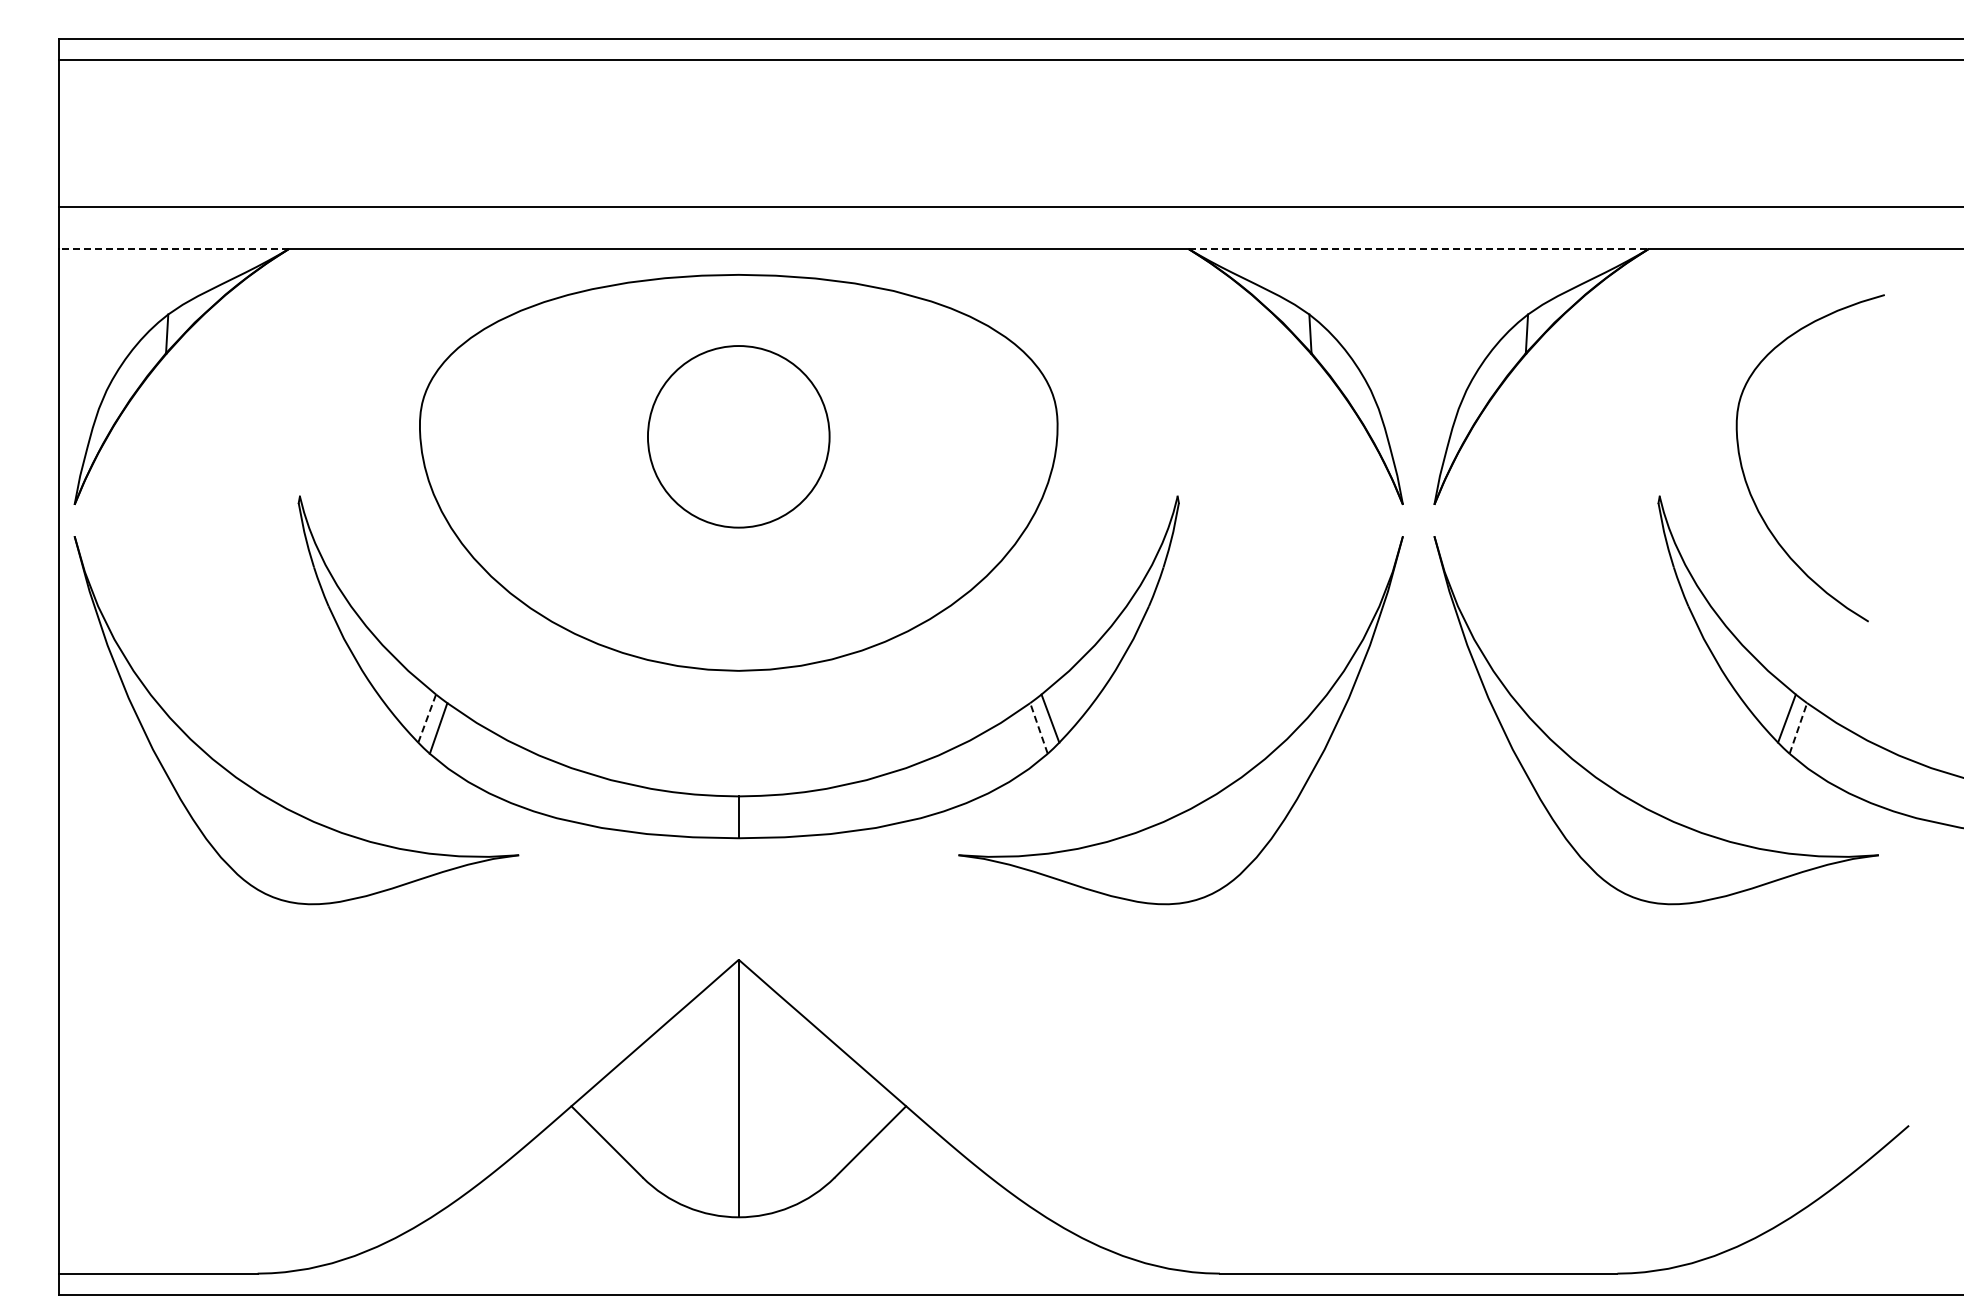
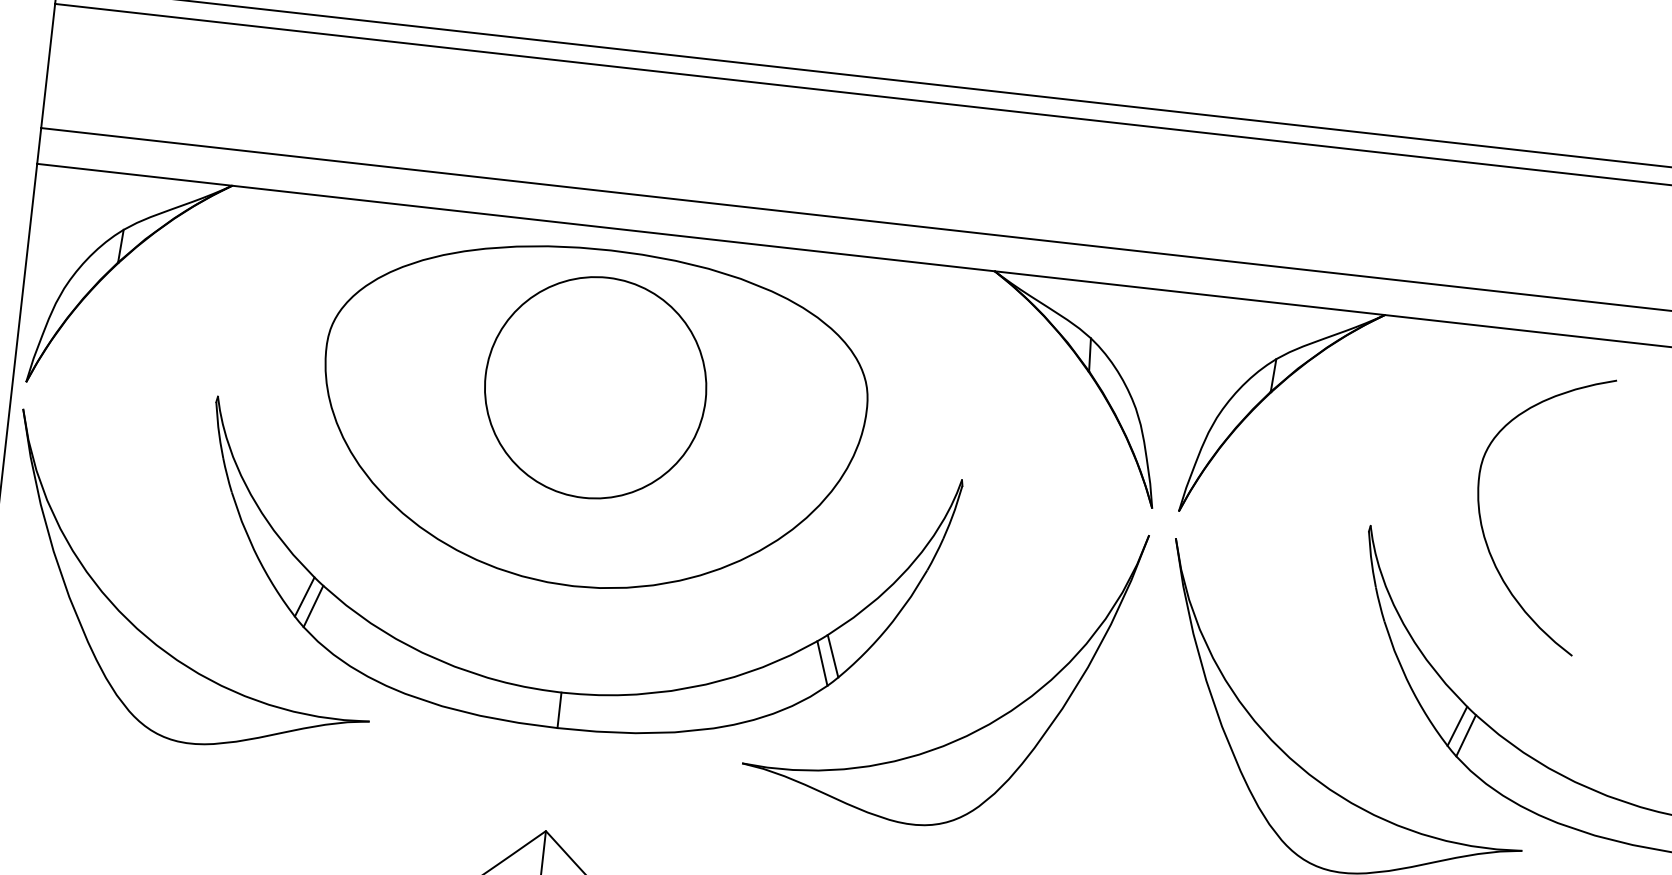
line: (173, 248) -> (134, 174), dashed -> solid
line: (1419, 248) -> (1190, 292), dashed -> solid
circle: (738, 436) -> (595, 387), size x1.43
curve: (1746, 479) -> (1482, 523), moved
line: (427, 718) -> (305, 596), dashed -> solid
line: (1039, 728) -> (822, 663), dashed -> solid
line: (1798, 728) -> (1466, 735), dashed -> solid

